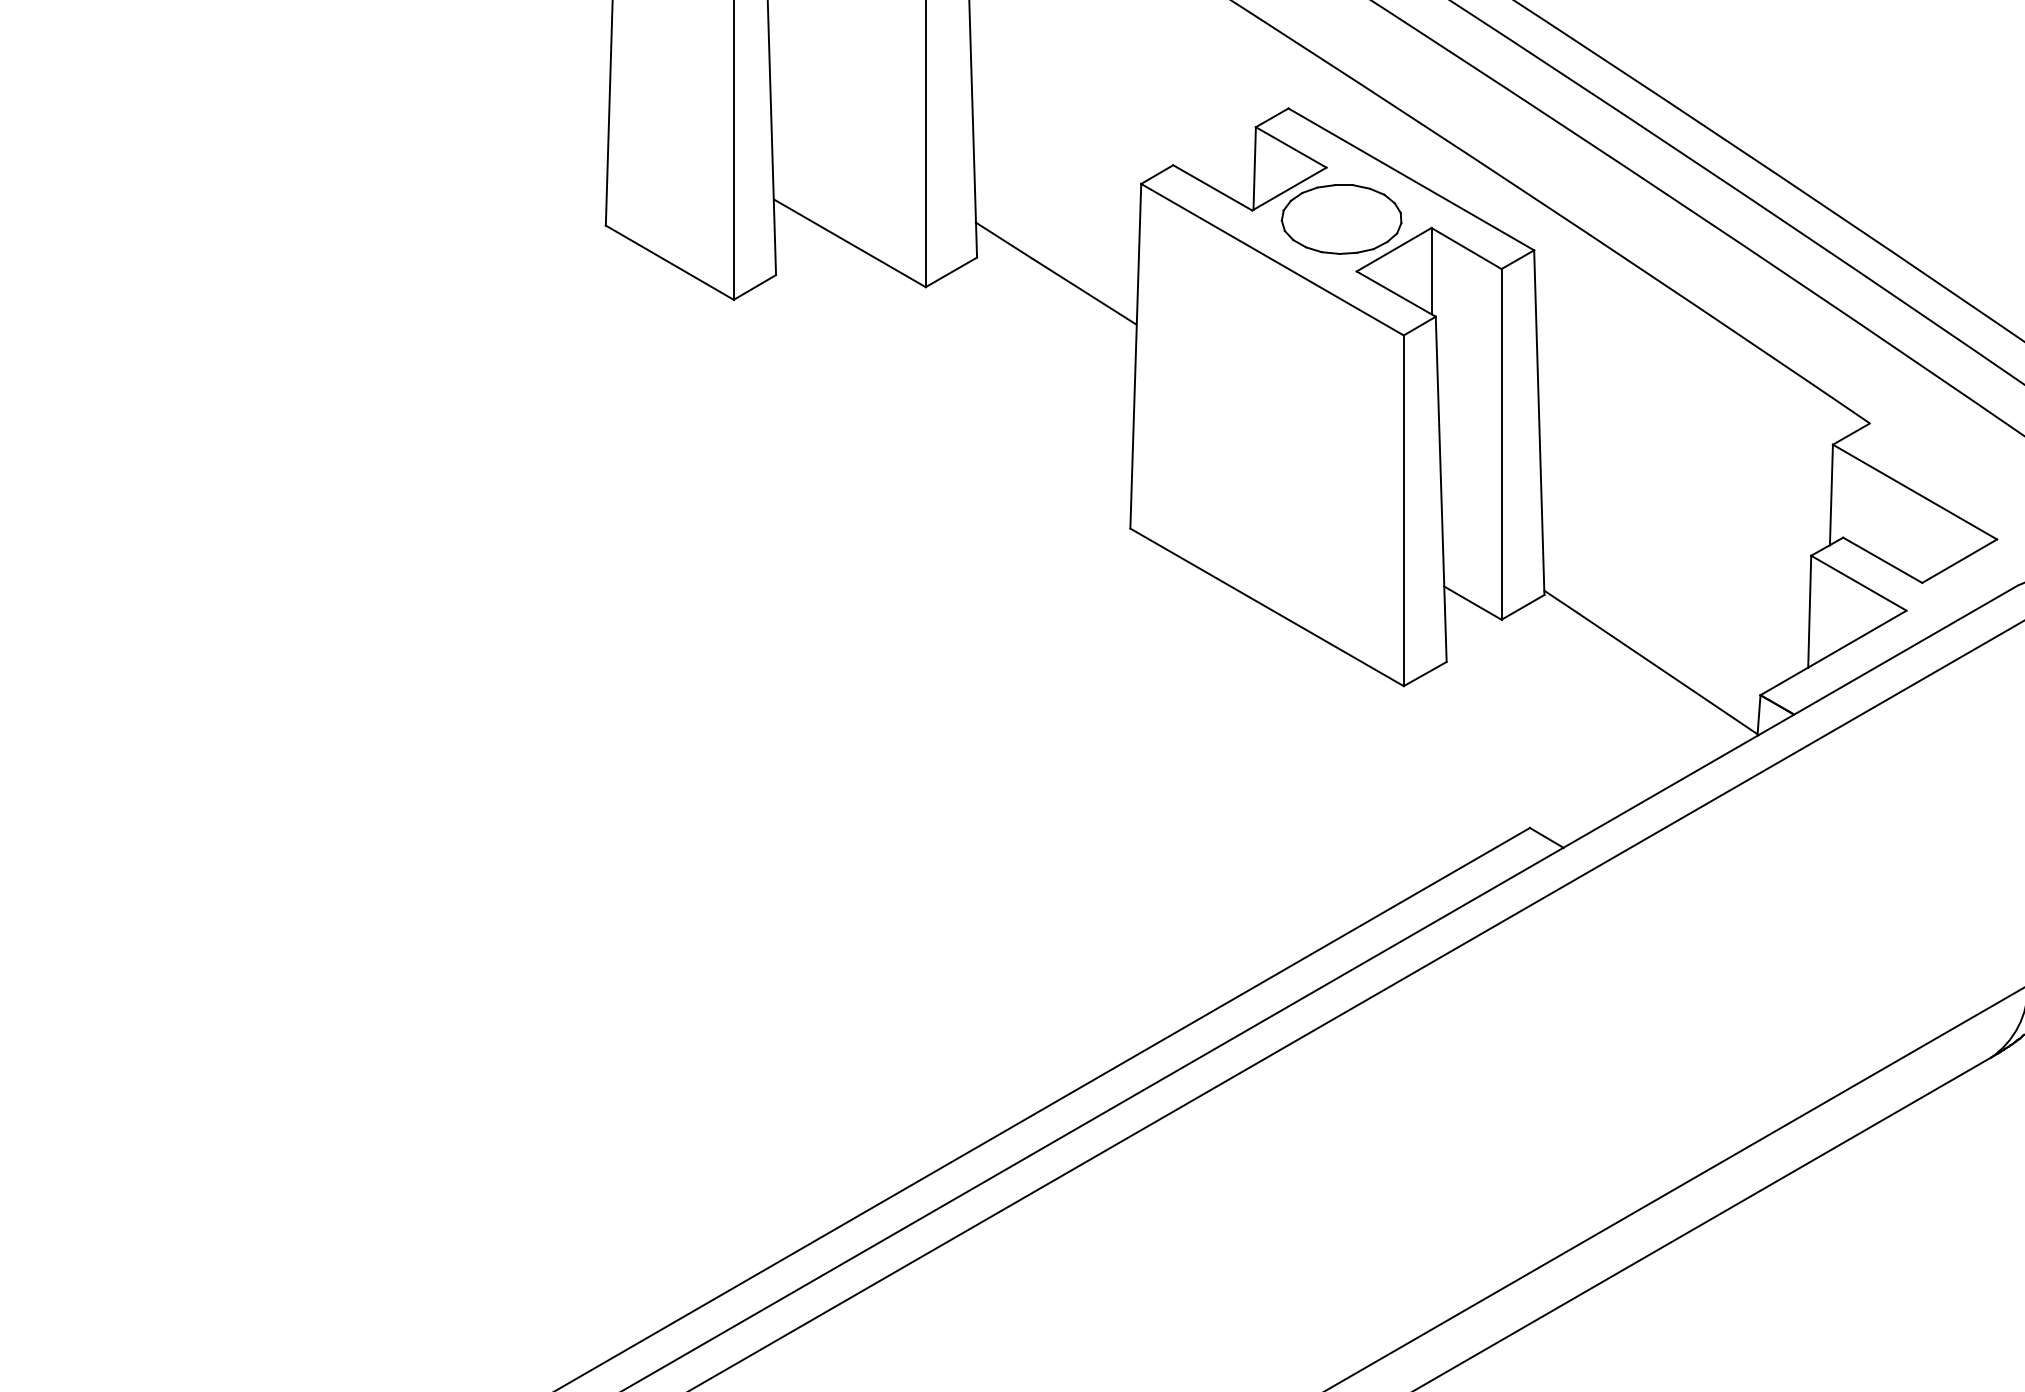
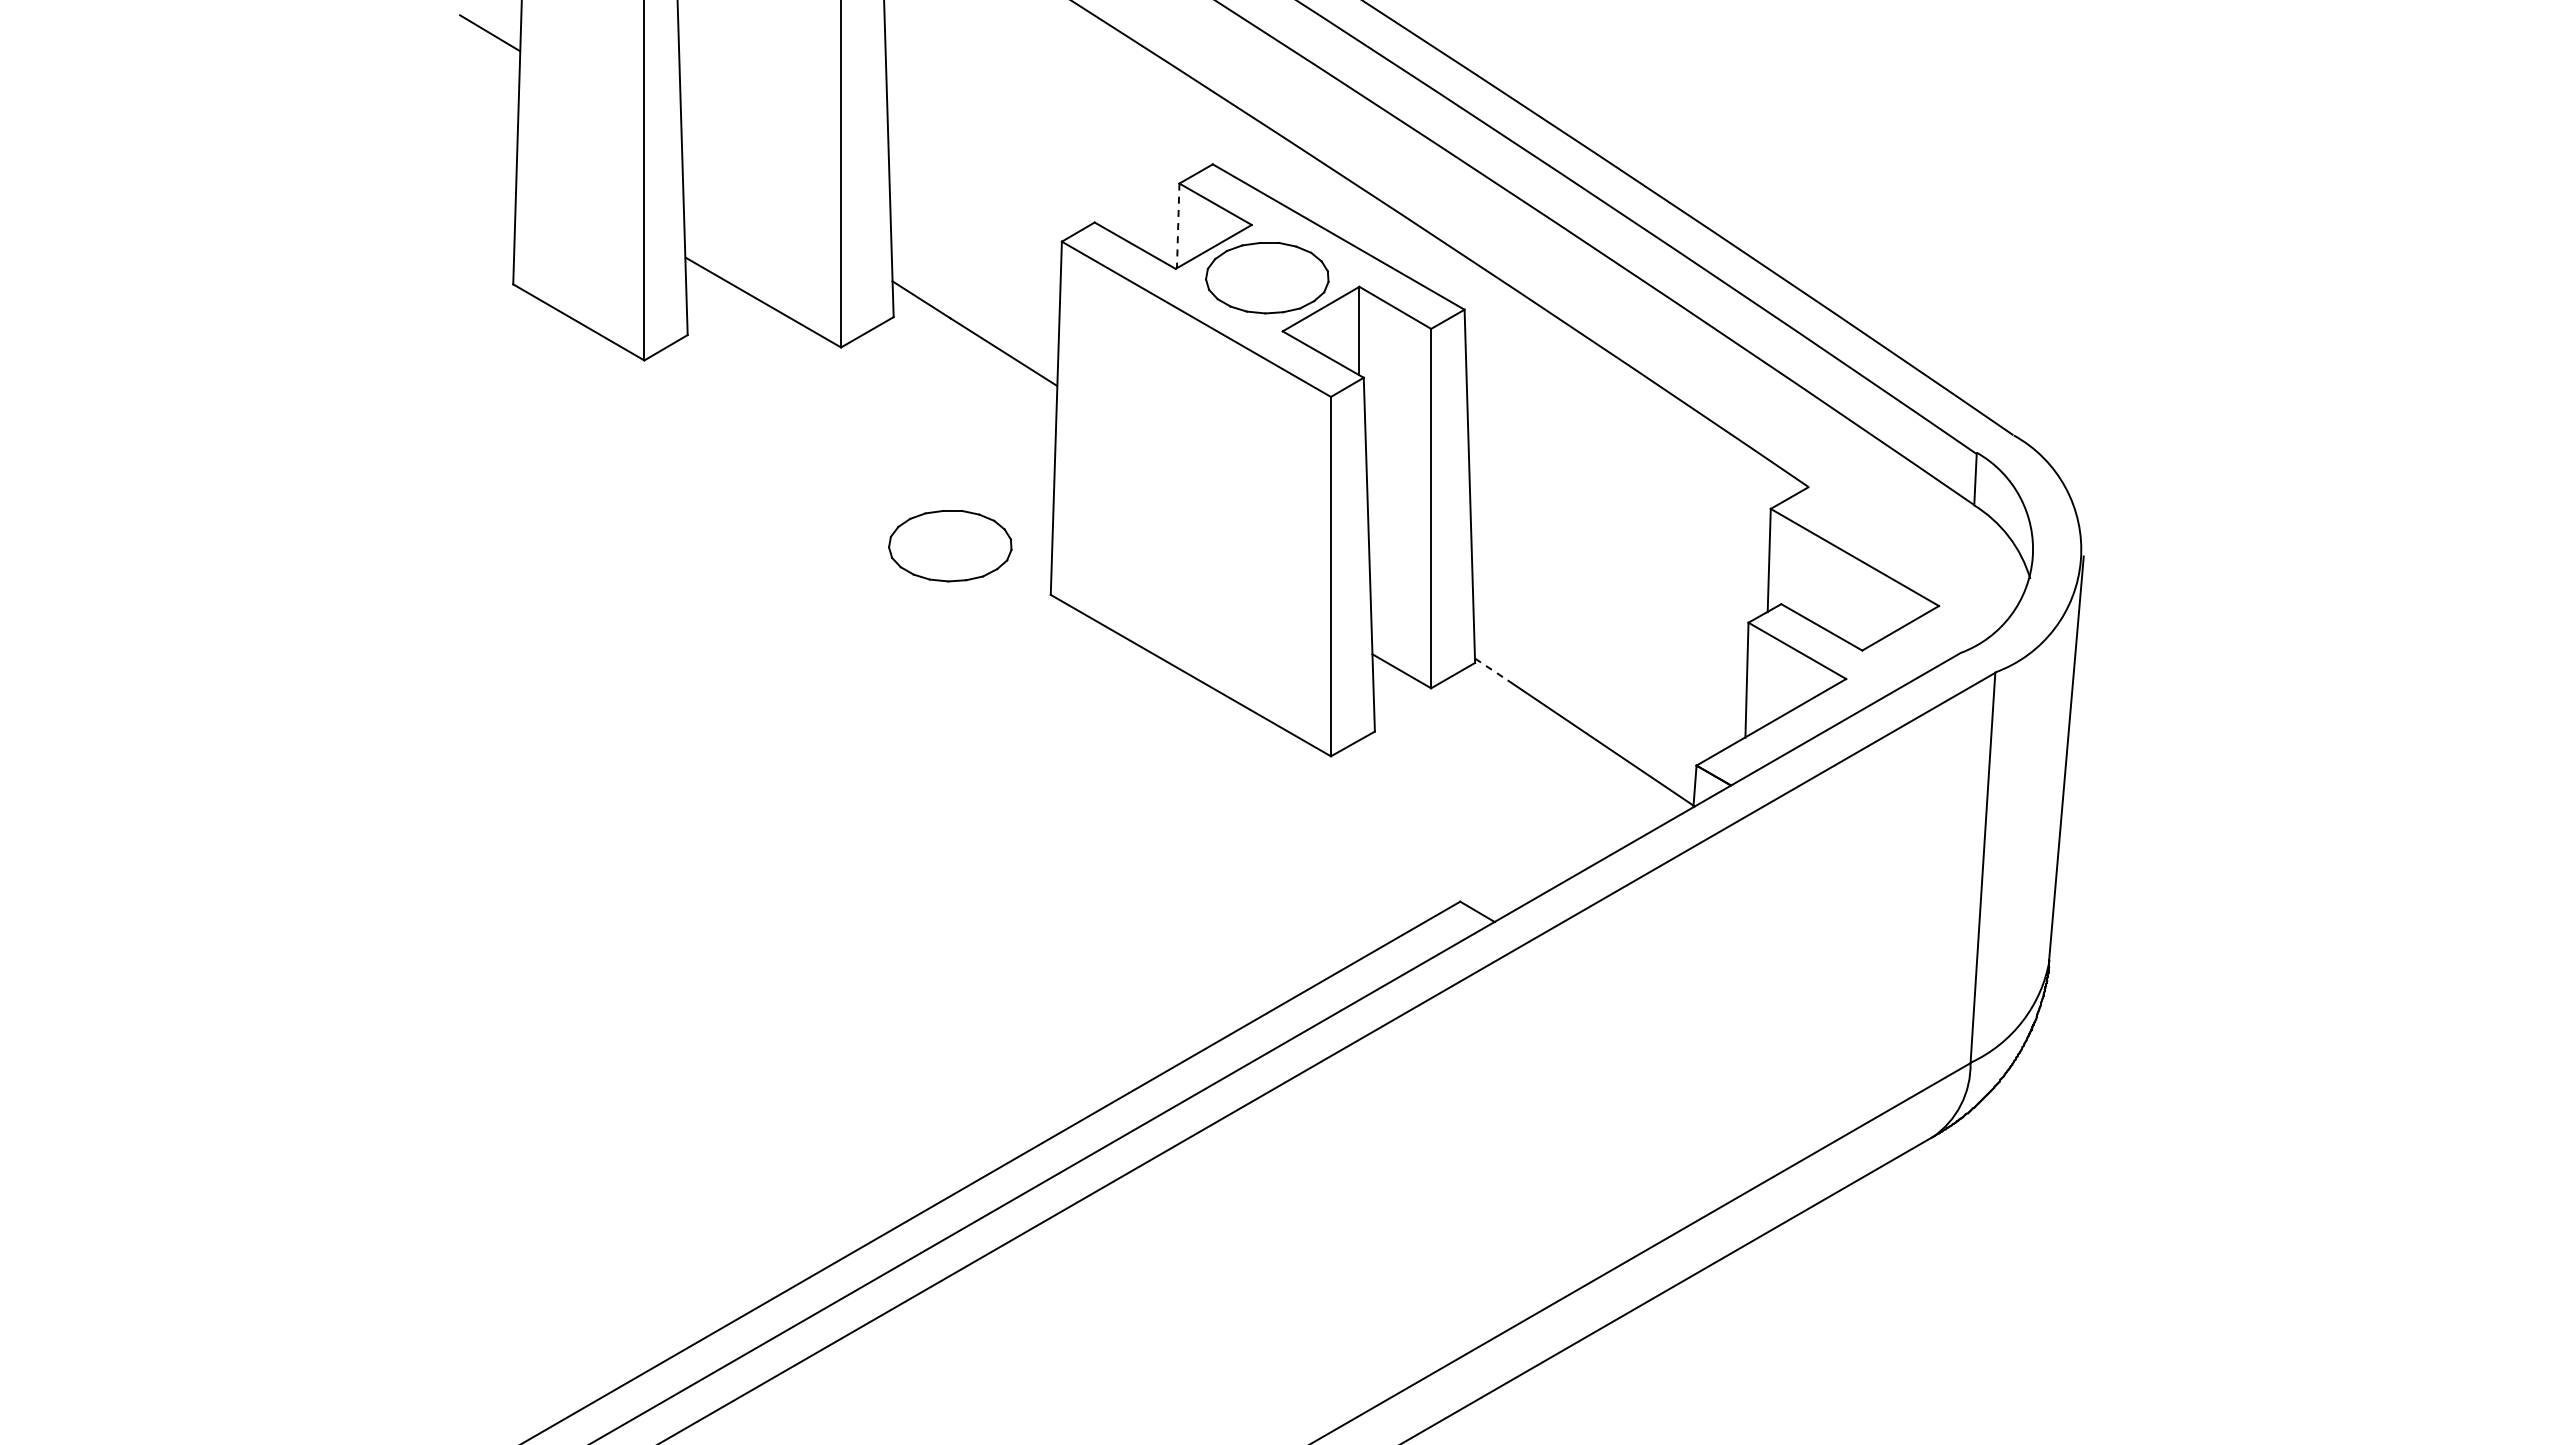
line: (1254, 169) -> (1178, 226), solid -> dashed
part: (1032, 481) -> (950, 546), added
line: (1561, 602) -> (1492, 670), solid -> dashed

